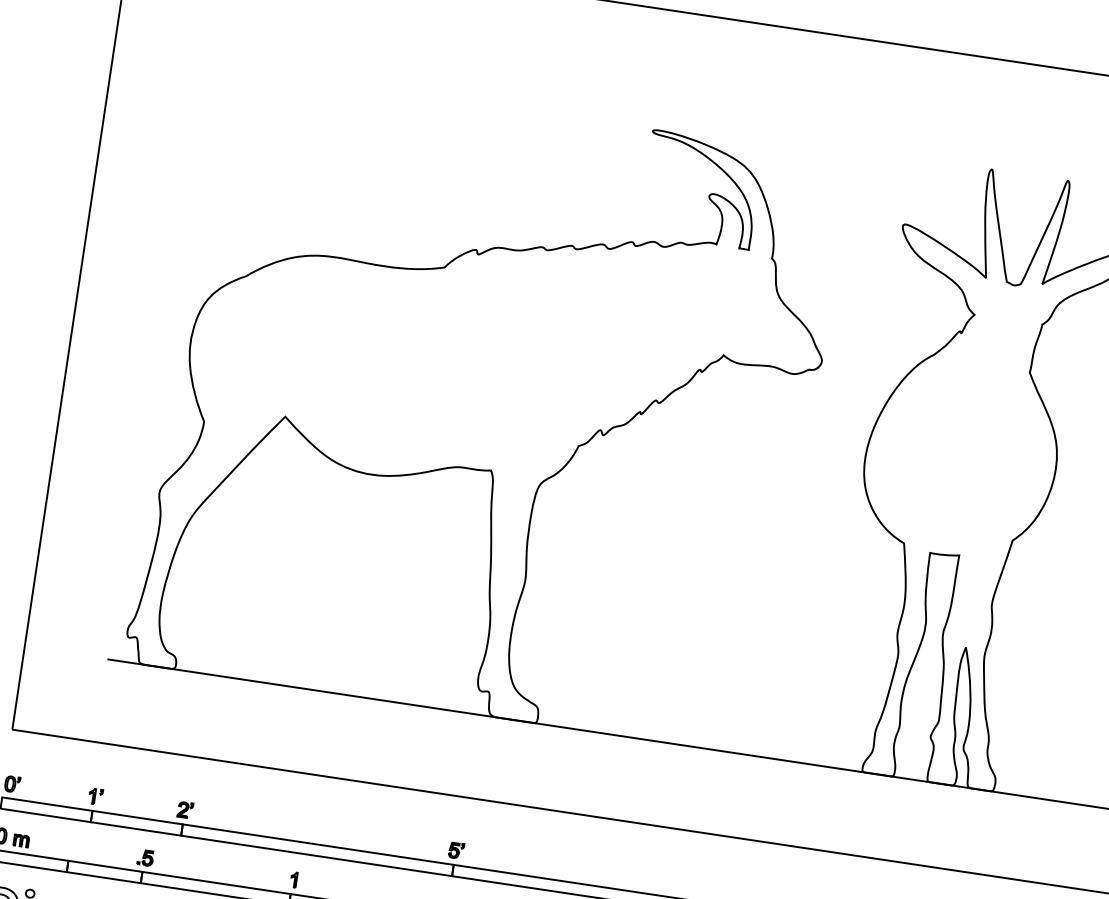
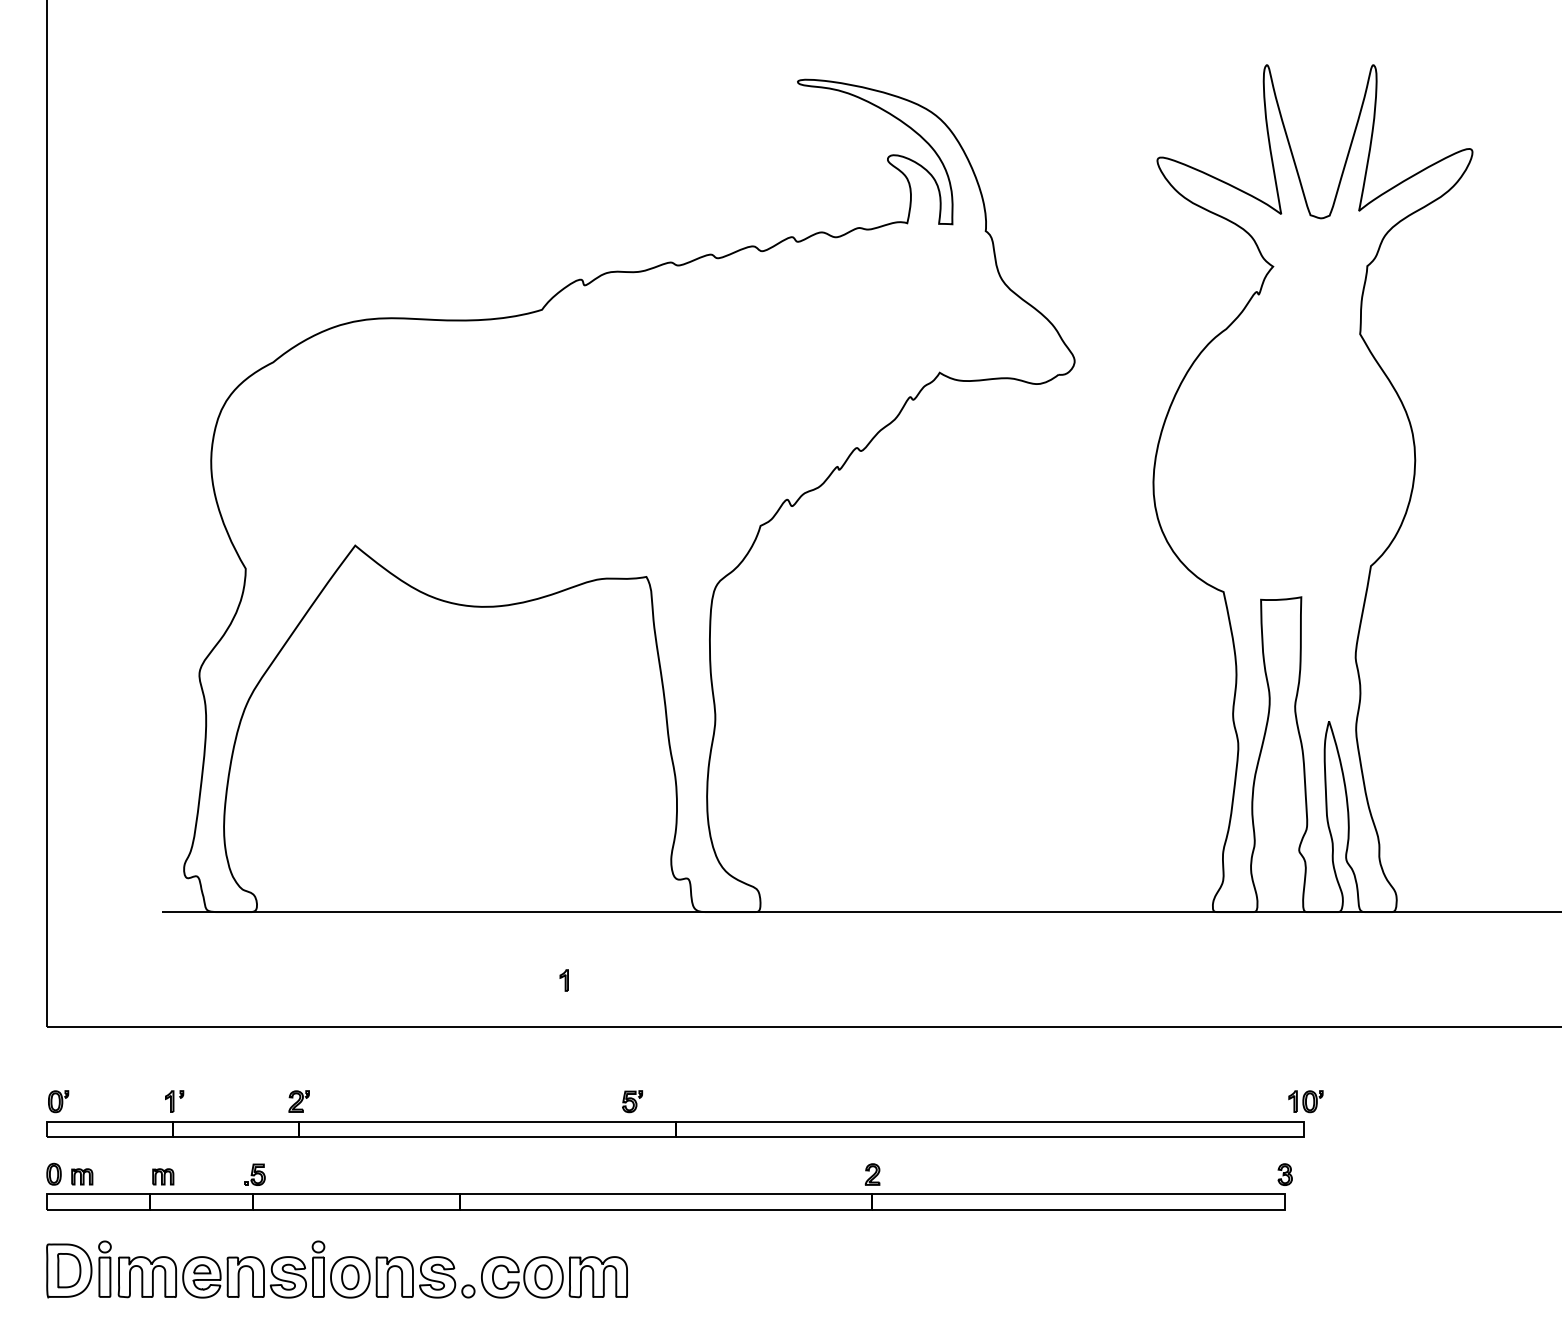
part: (79, 849) -> (163, 1176), added
part: (456, 850) -> (632, 1101), moved
part: (293, 879) -> (563, 980), moved

